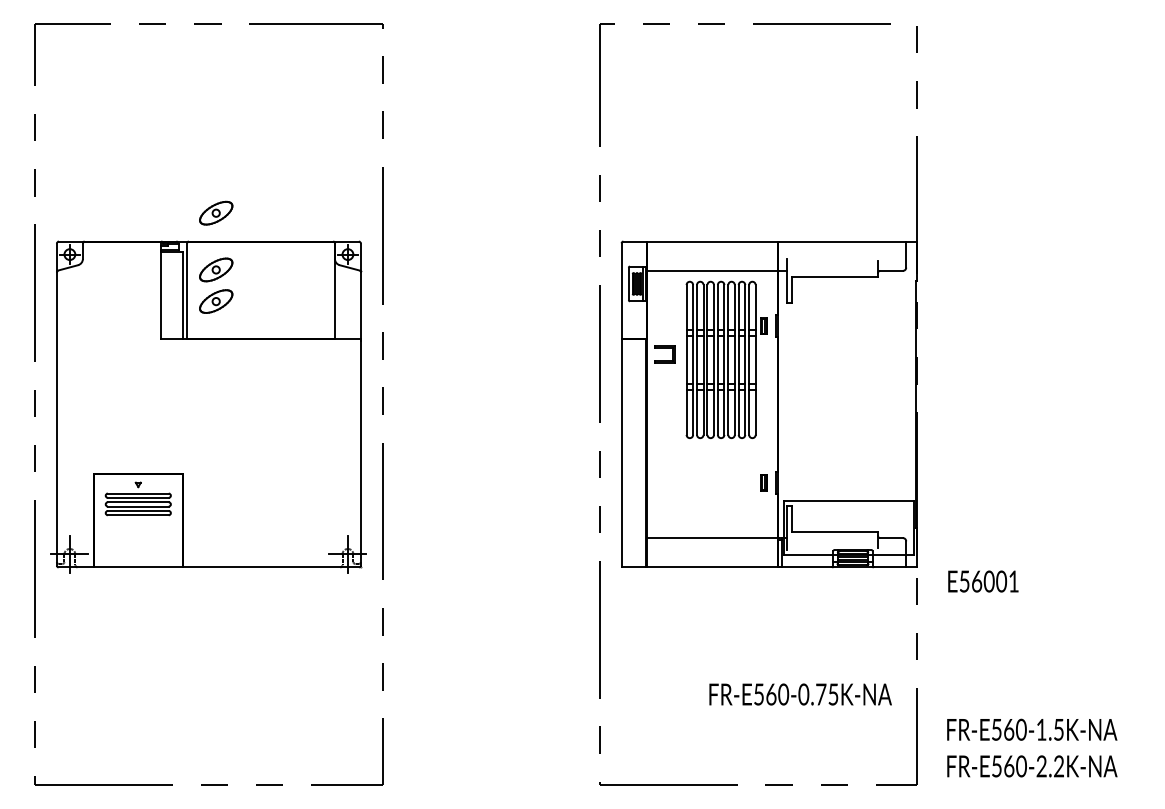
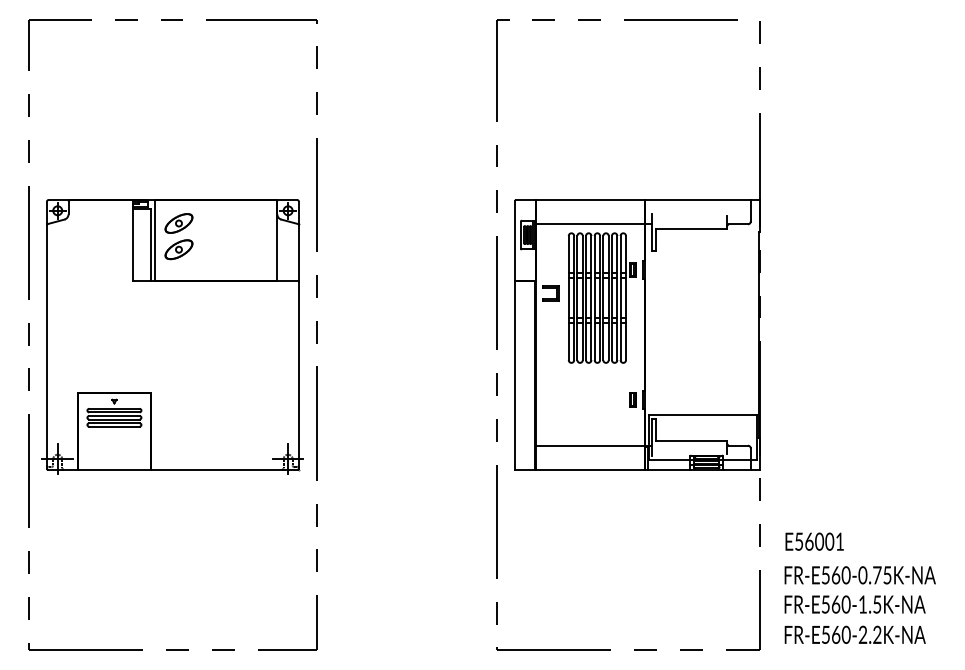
part: (215, 213) -> (178, 176), removed
text: (983, 581) -> (814, 541), moved
text: (799, 694) -> (859, 575), moved

